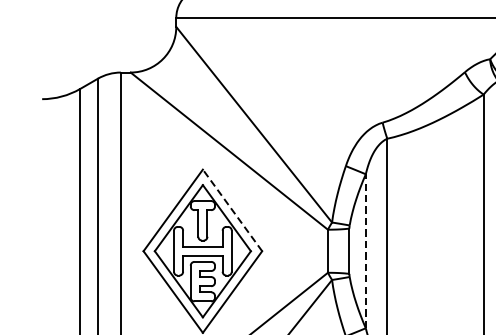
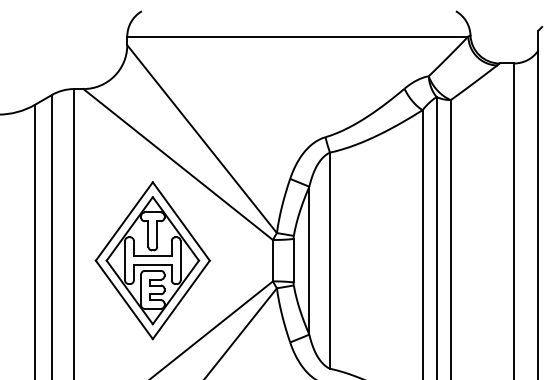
line: (232, 210) -> (181, 221), dashed -> solid
line: (365, 251) -> (309, 260), dashed -> solid

